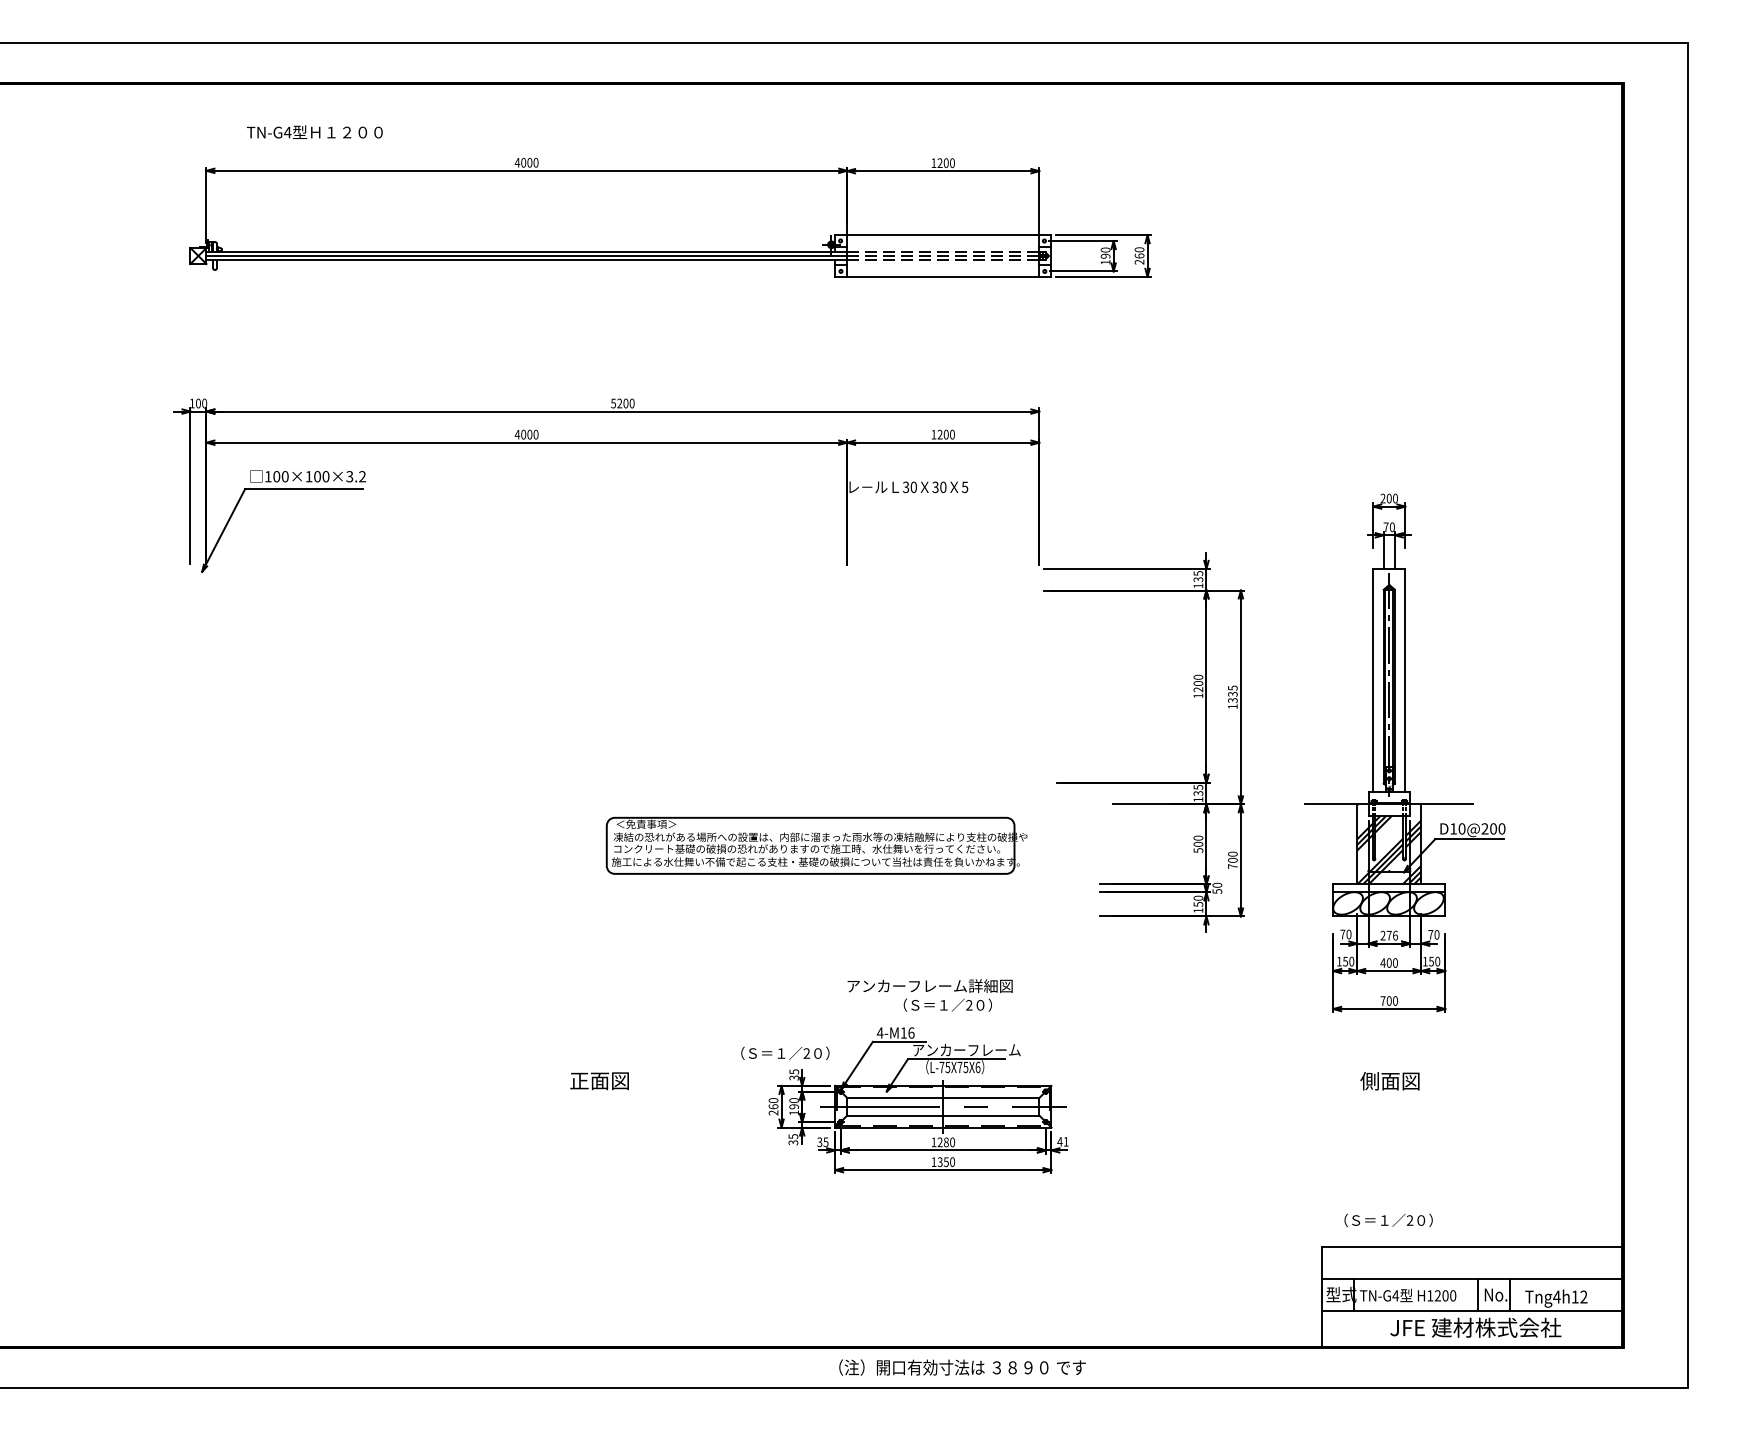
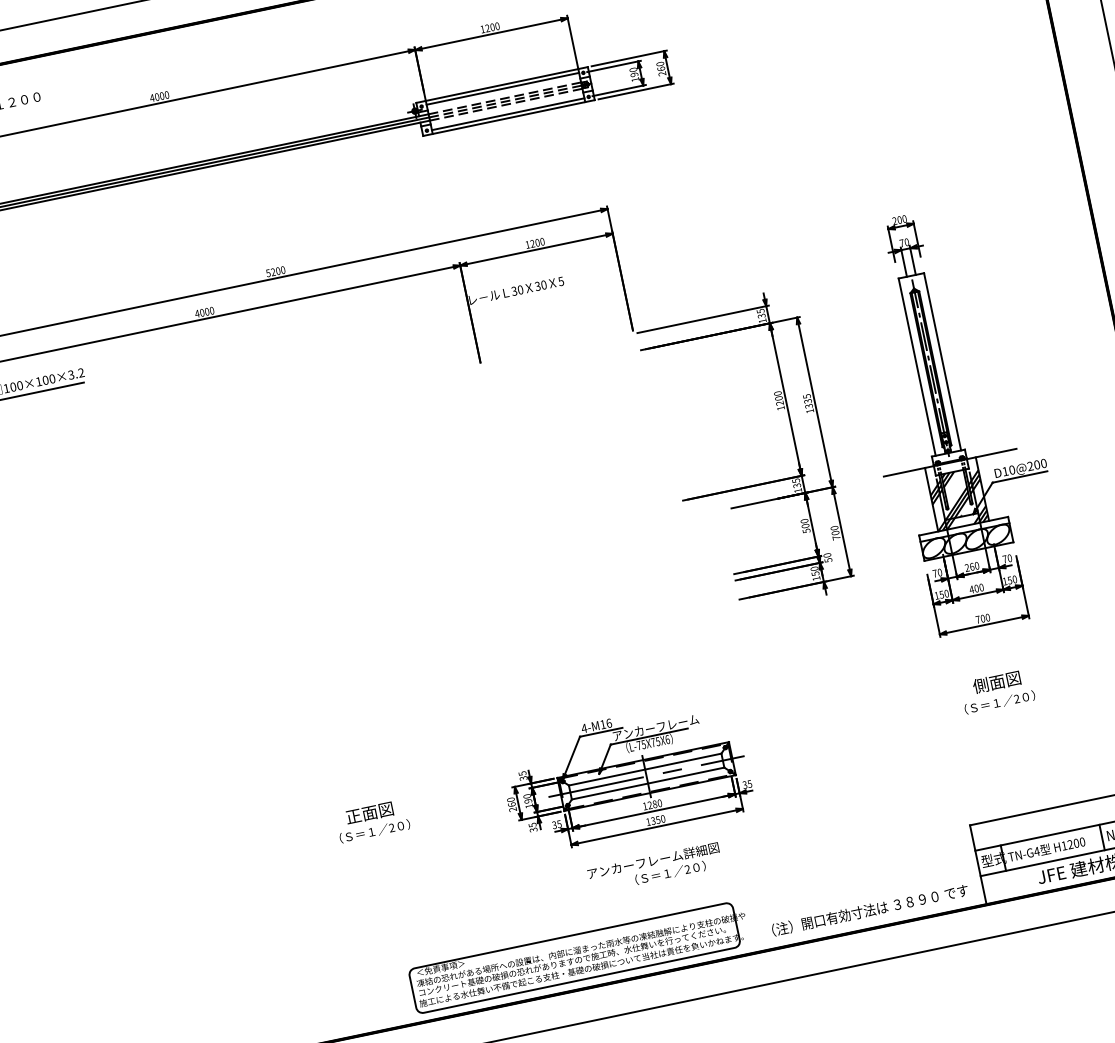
line: (943, 239) -> (503, 88), added
line: (943, 272) -> (508, 114), added
part: (816, 845) -> (579, 956), moved
text: (1392, 935) -> (974, 566), 276 -> 260
text: (929, 995) -> (654, 868), moved
text: (785, 1052) -> (374, 830), moved
text: (1062, 1141) -> (746, 784), 41 -> 35
text: (1388, 1219) -> (999, 701), moved
text: (962, 1367) -> (870, 910), moved

